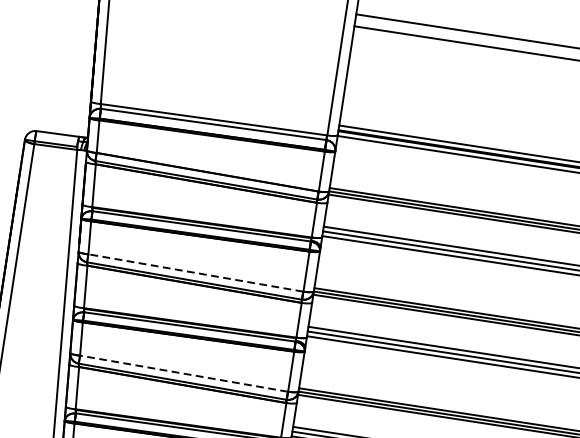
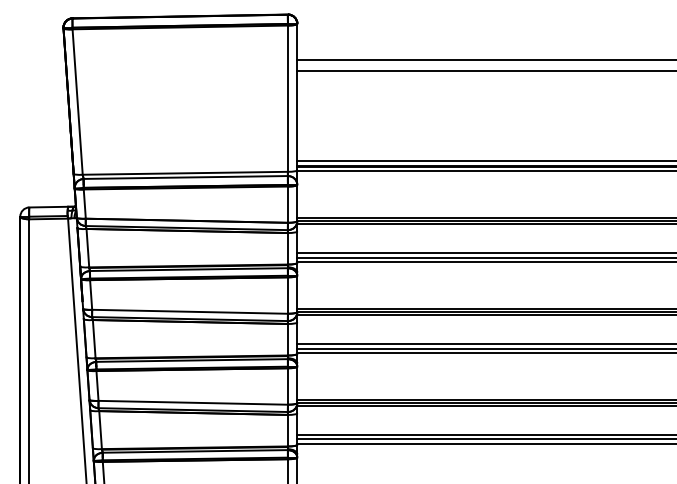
line: (196, 272) -> (190, 311), dashed -> solid
line: (184, 373) -> (193, 402), dashed -> solid

